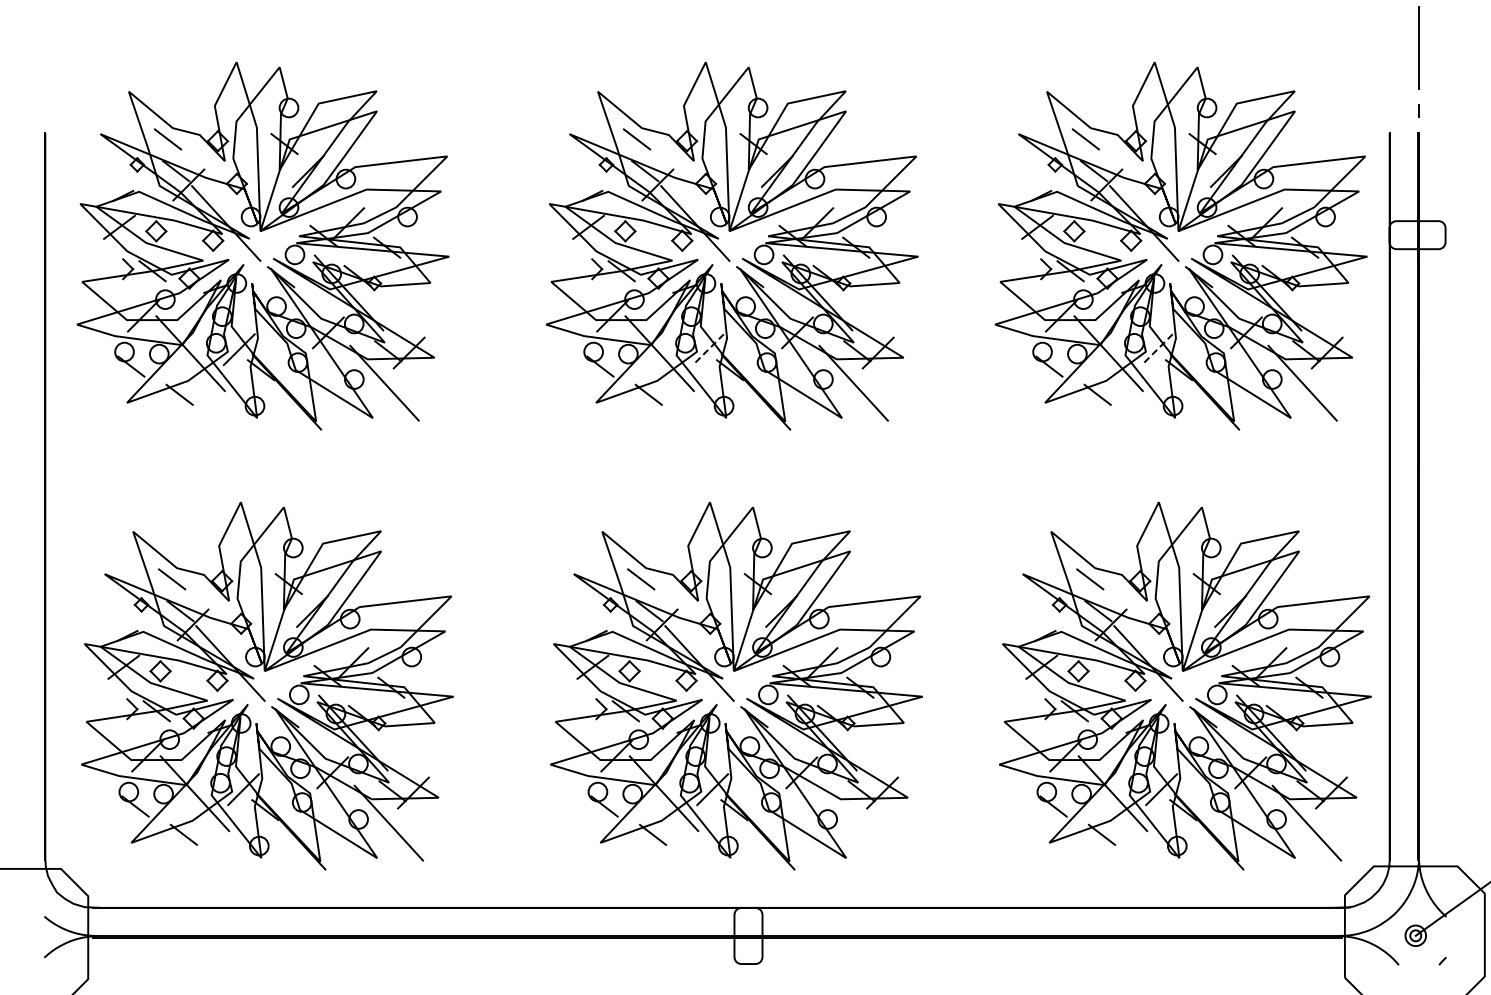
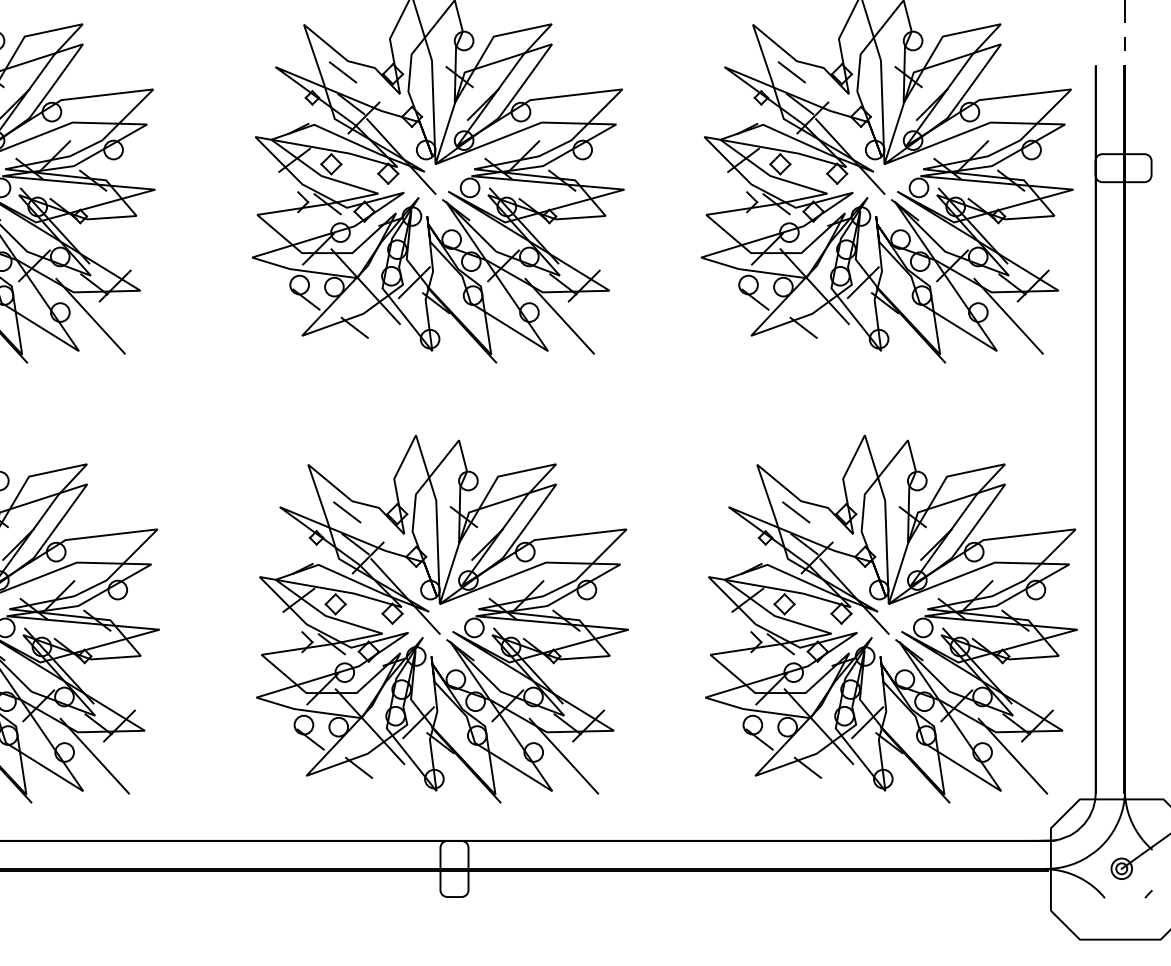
line: (708, 349) -> (414, 282), dashed -> solid
line: (1157, 349) -> (863, 282), dashed -> solid
line: (857, 822) -> (563, 755), added

